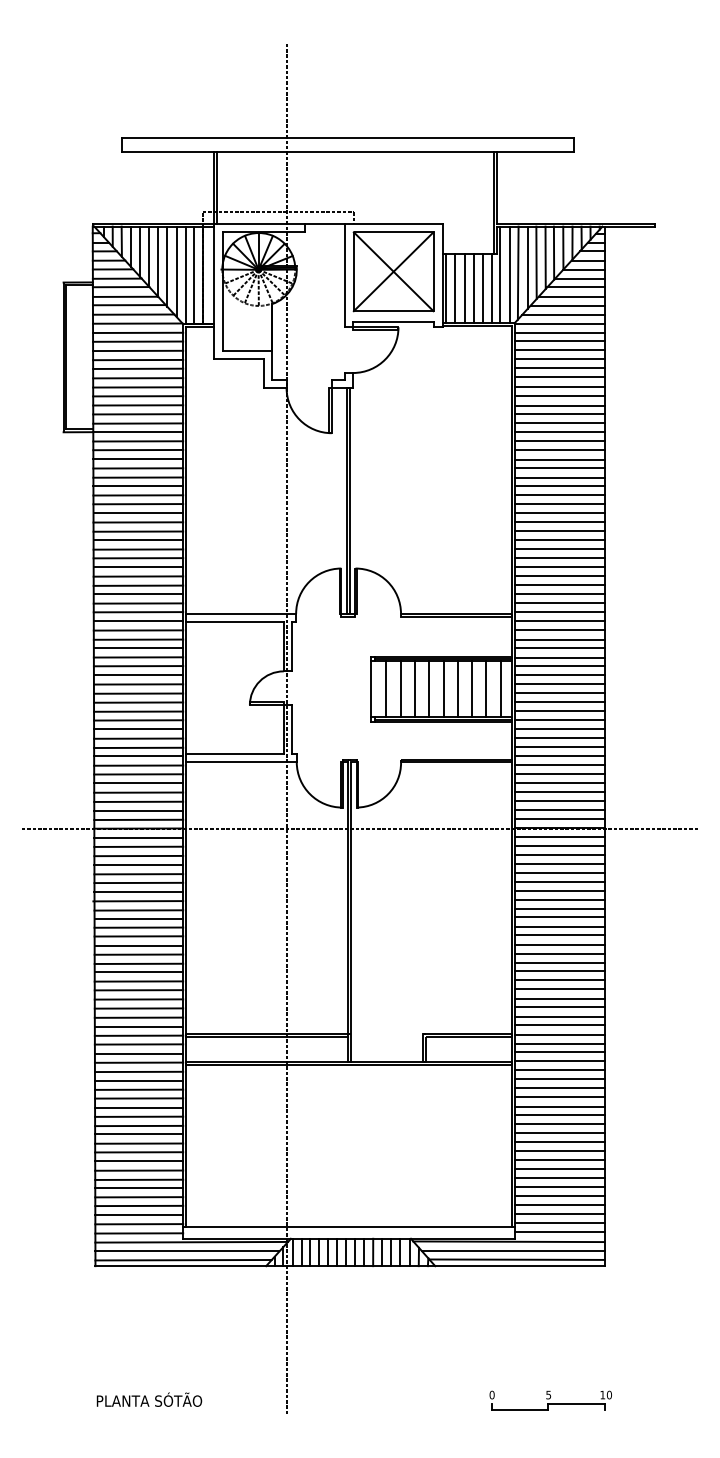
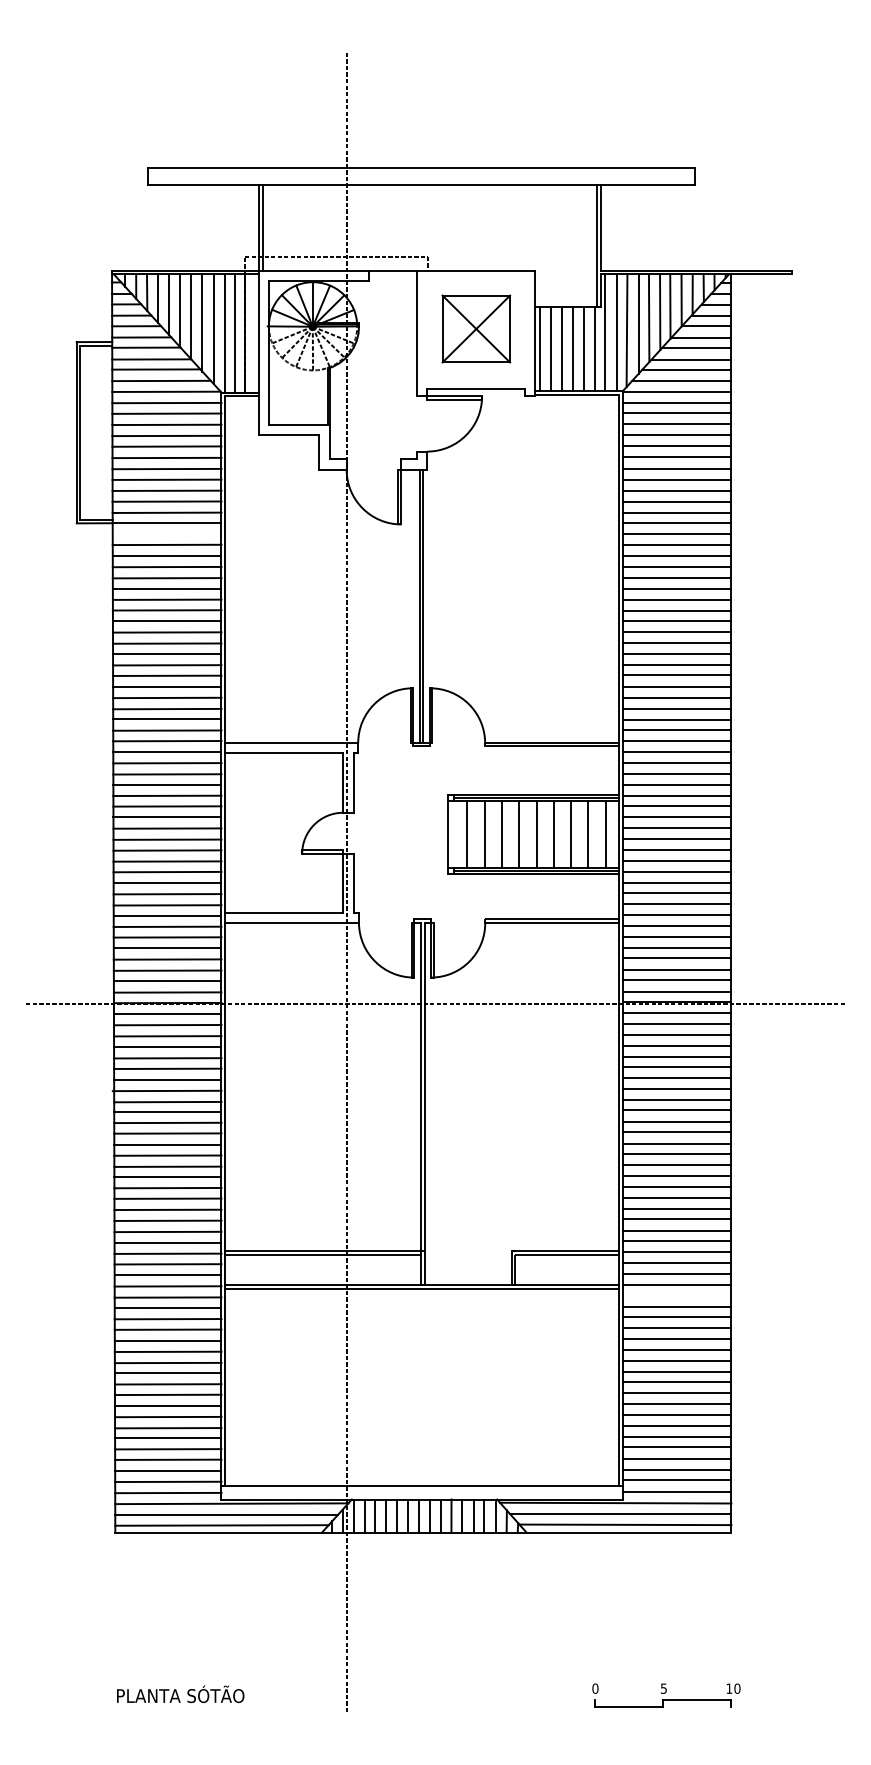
part: (393, 271) -> (476, 328), size x0.7
line: (137, 441) -> (166, 534), removed
line: (559, 1070) -> (676, 1295), removed

